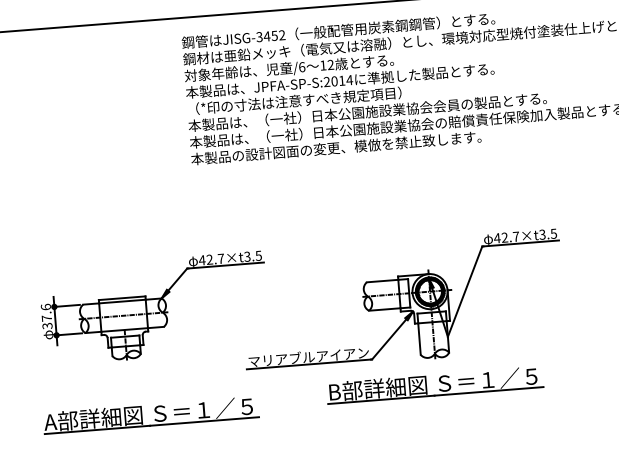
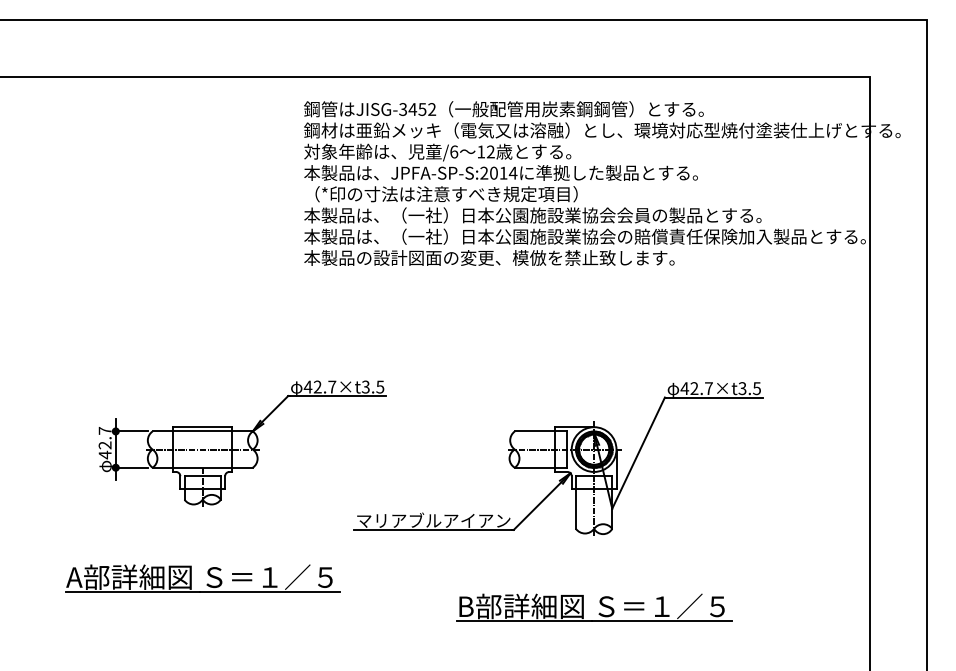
text: (46, 316) -> (104, 442), 37.6 -> 42.7
part: (439, 382) -> (600, 604), moved
part: (155, 412) -> (208, 575), moved

